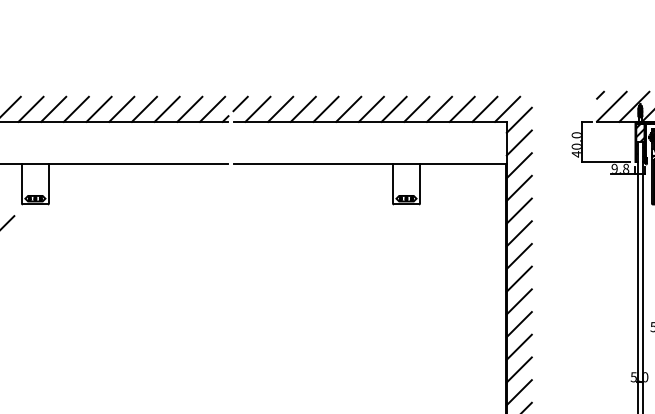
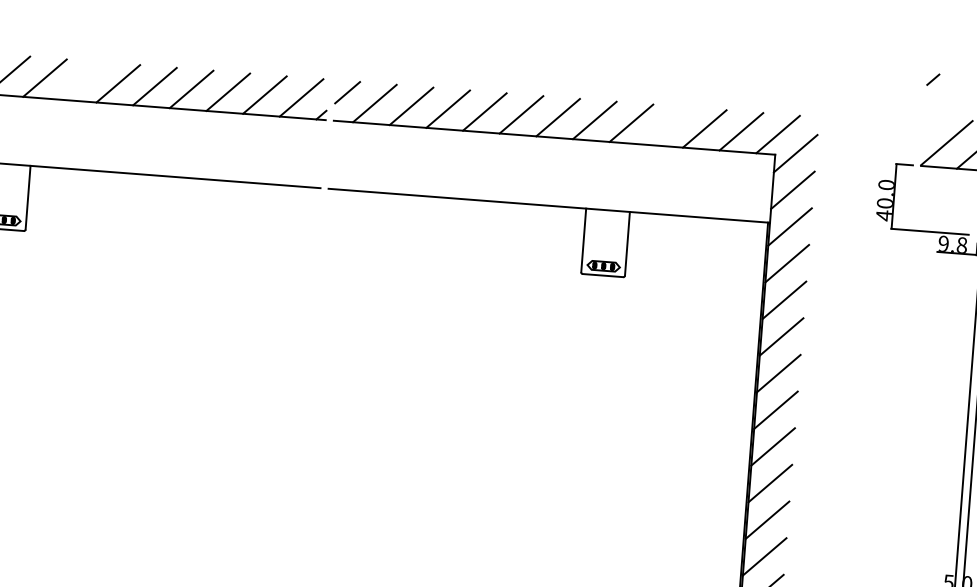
line: (600, 94) -> (933, 78), moved
line: (75, 108) -> (80, 79), removed
line: (439, 108) -> (668, 124), removed

